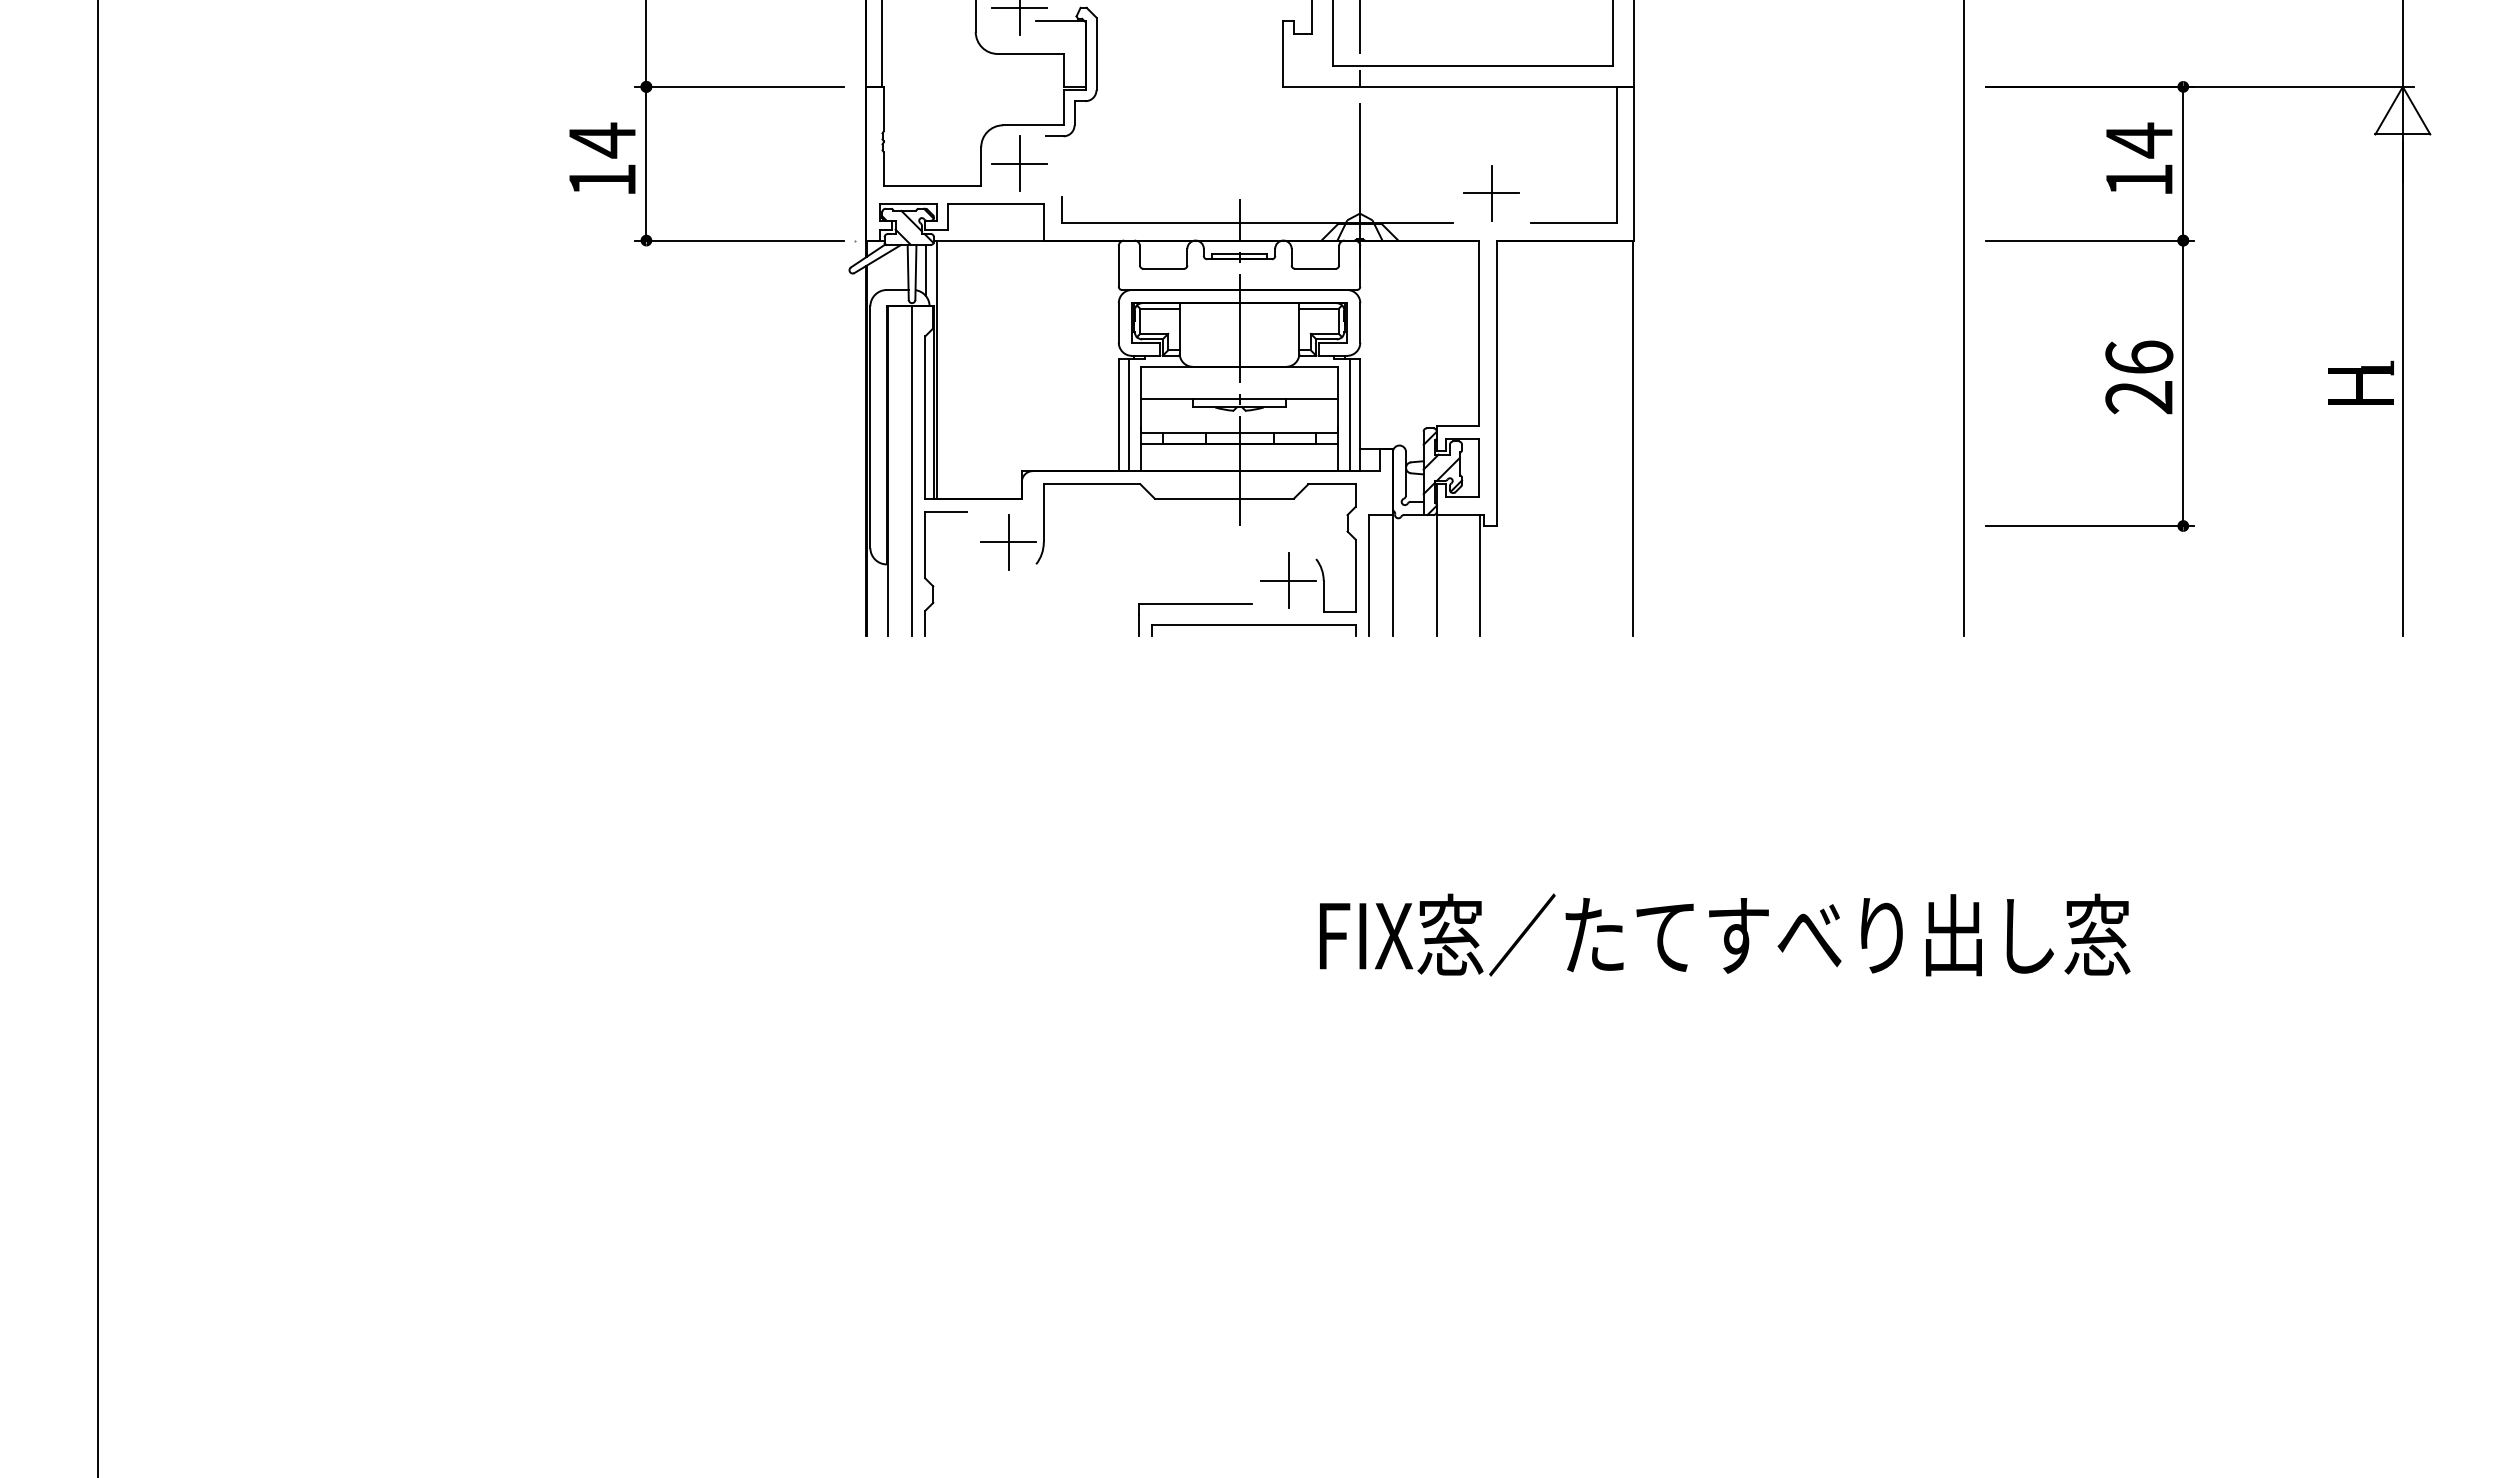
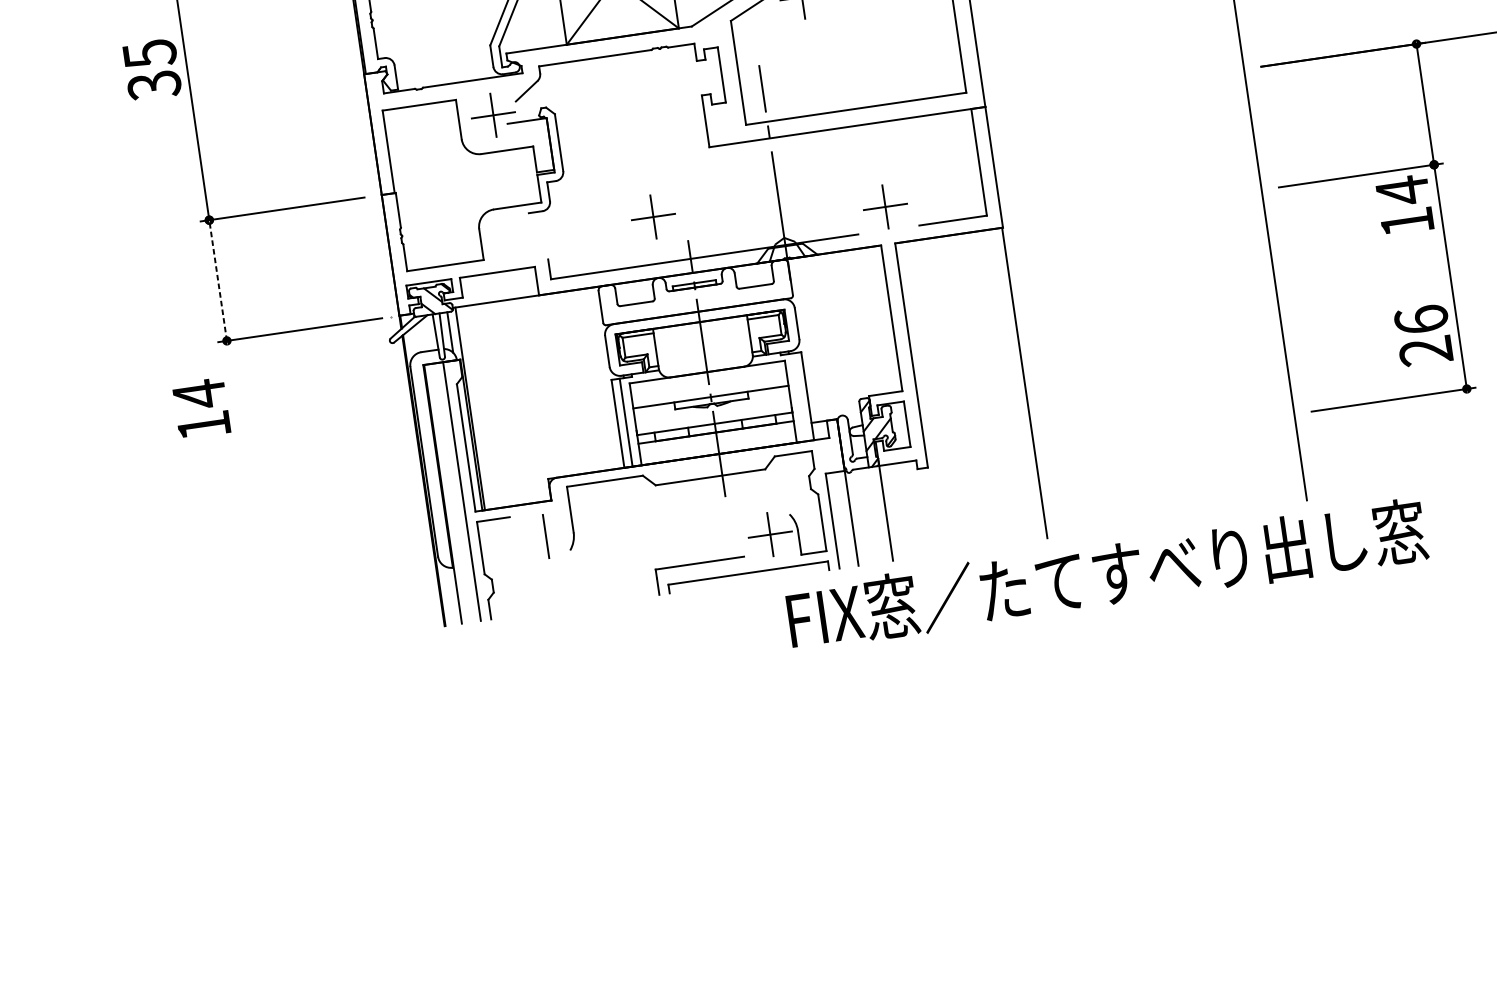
text: (602, 157) -> (201, 407), moved
text: (2139, 157) -> (1404, 204), moved
line: (646, 163) -> (218, 280), solid -> dashed
part: (1019, 163) -> (653, 216), moved
text: (2139, 377) -> (1423, 335), moved
line: (1349, 415) -> (799, 397), removed
line: (1008, 542) -> (545, 536), removed
line: (1479, 575) -> (919, 508), removed
text: (1725, 934) -> (1107, 574), moved

